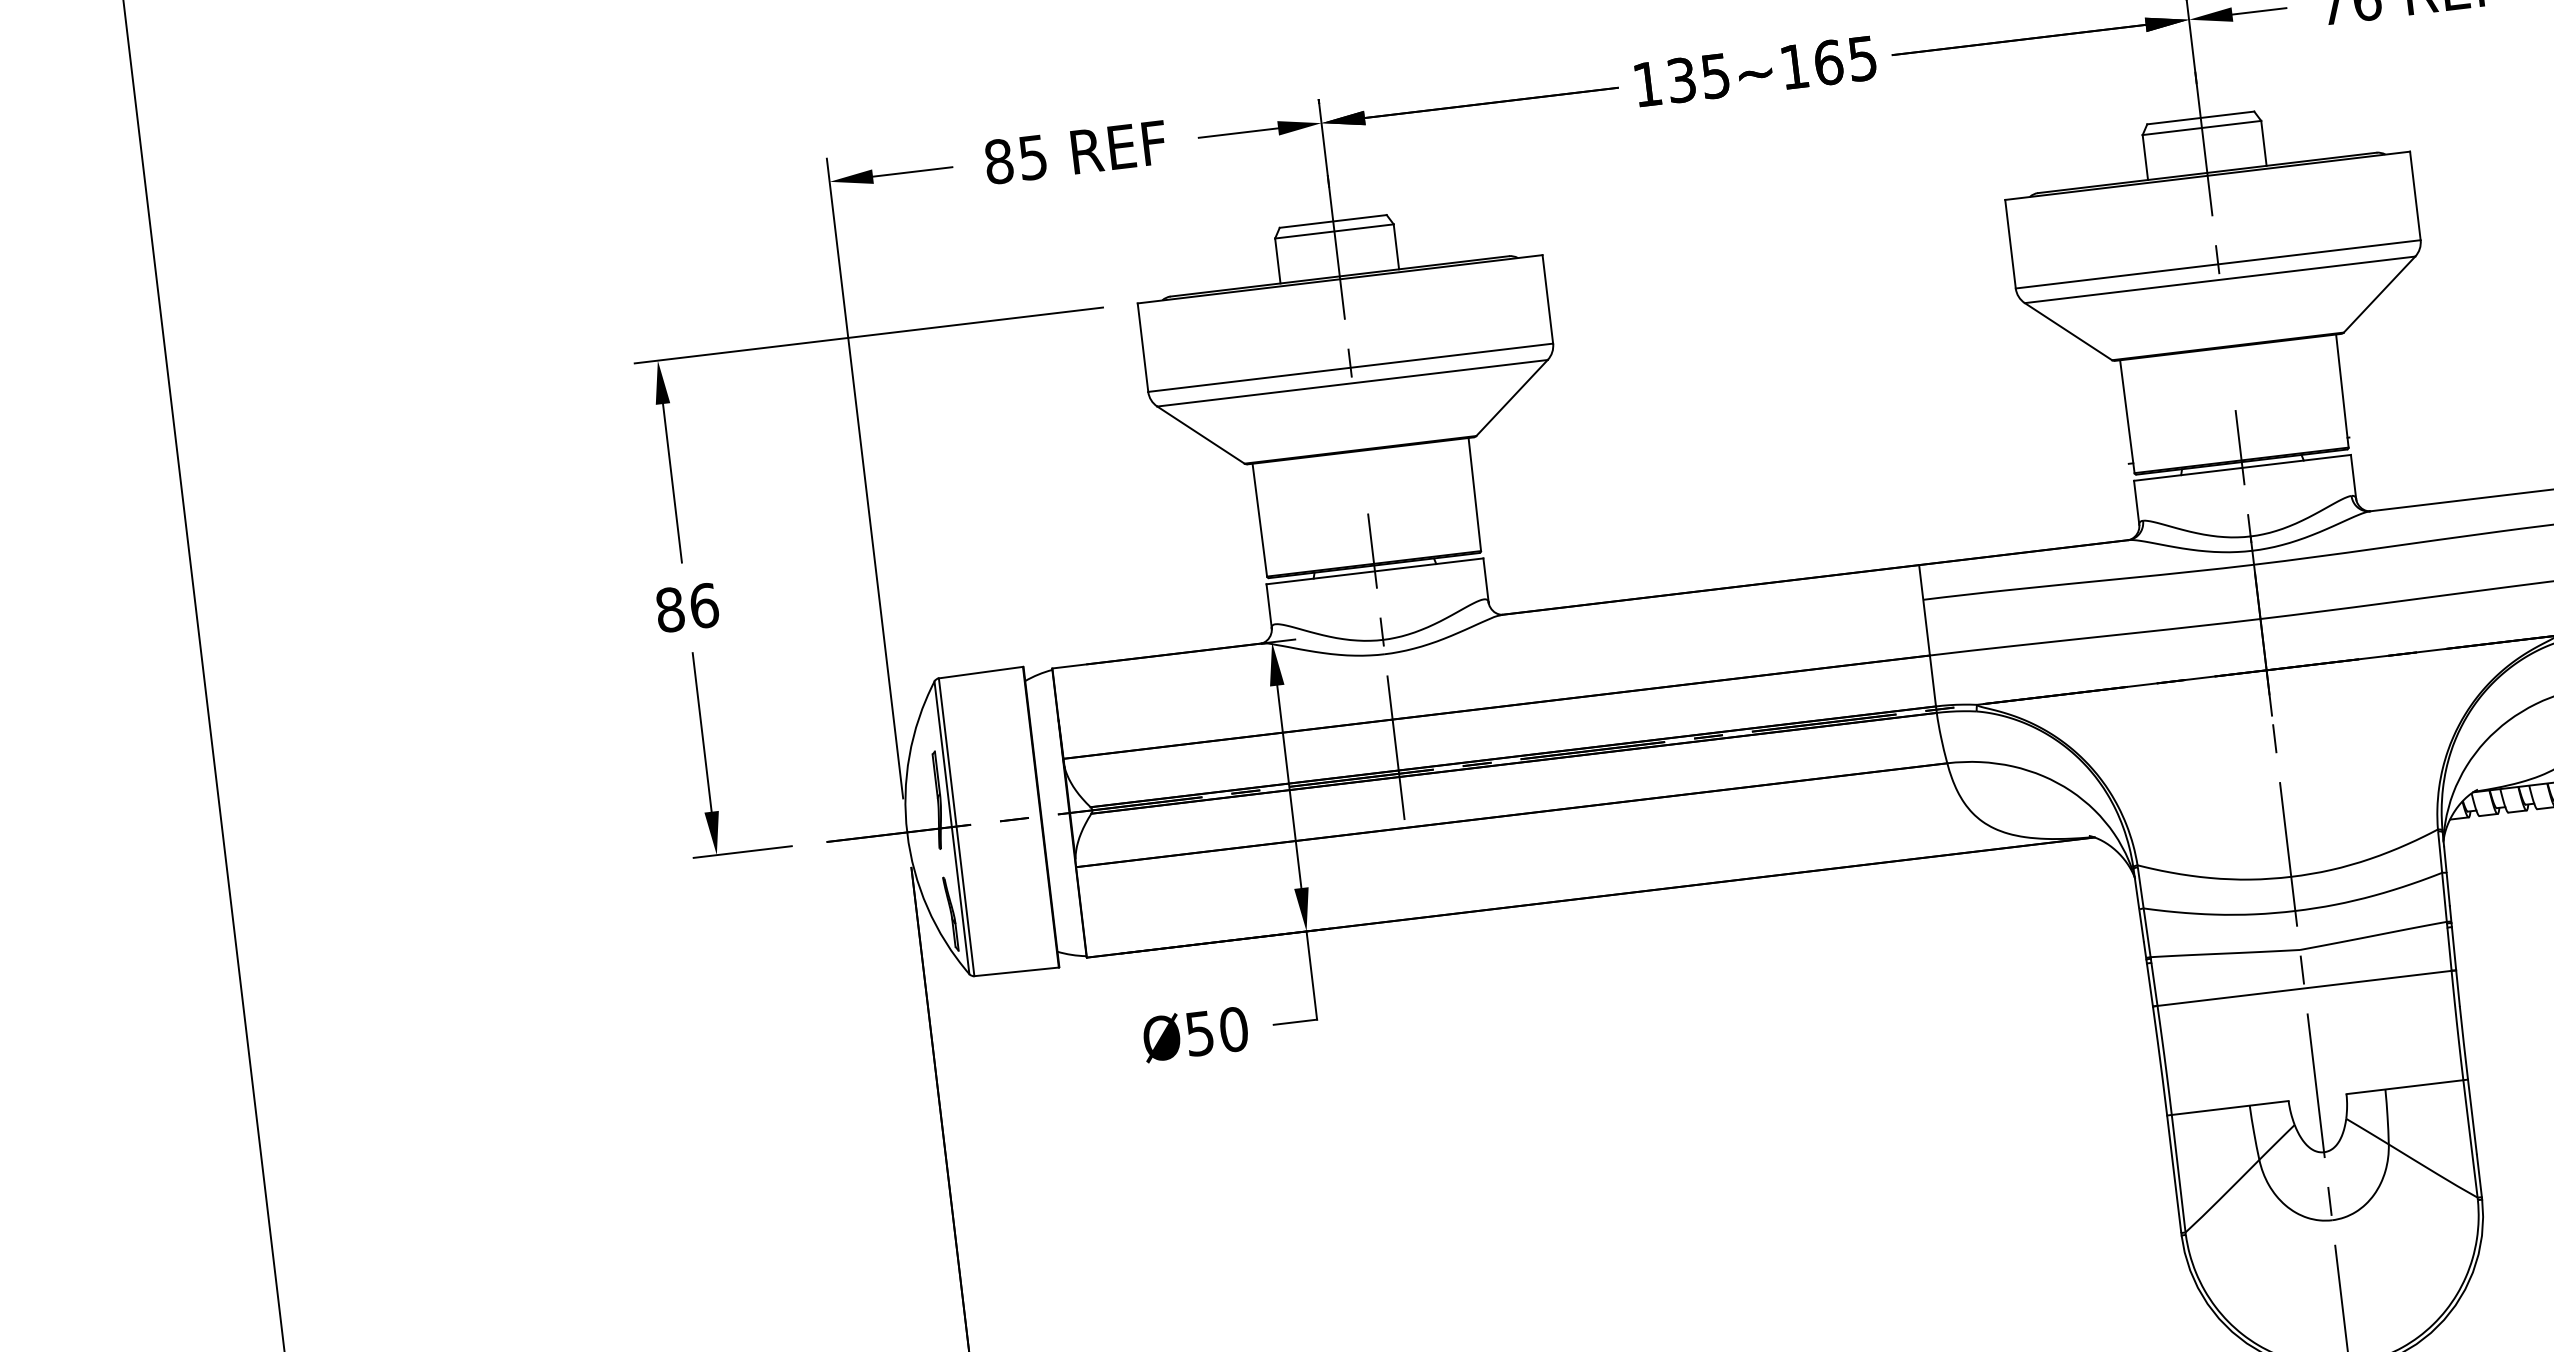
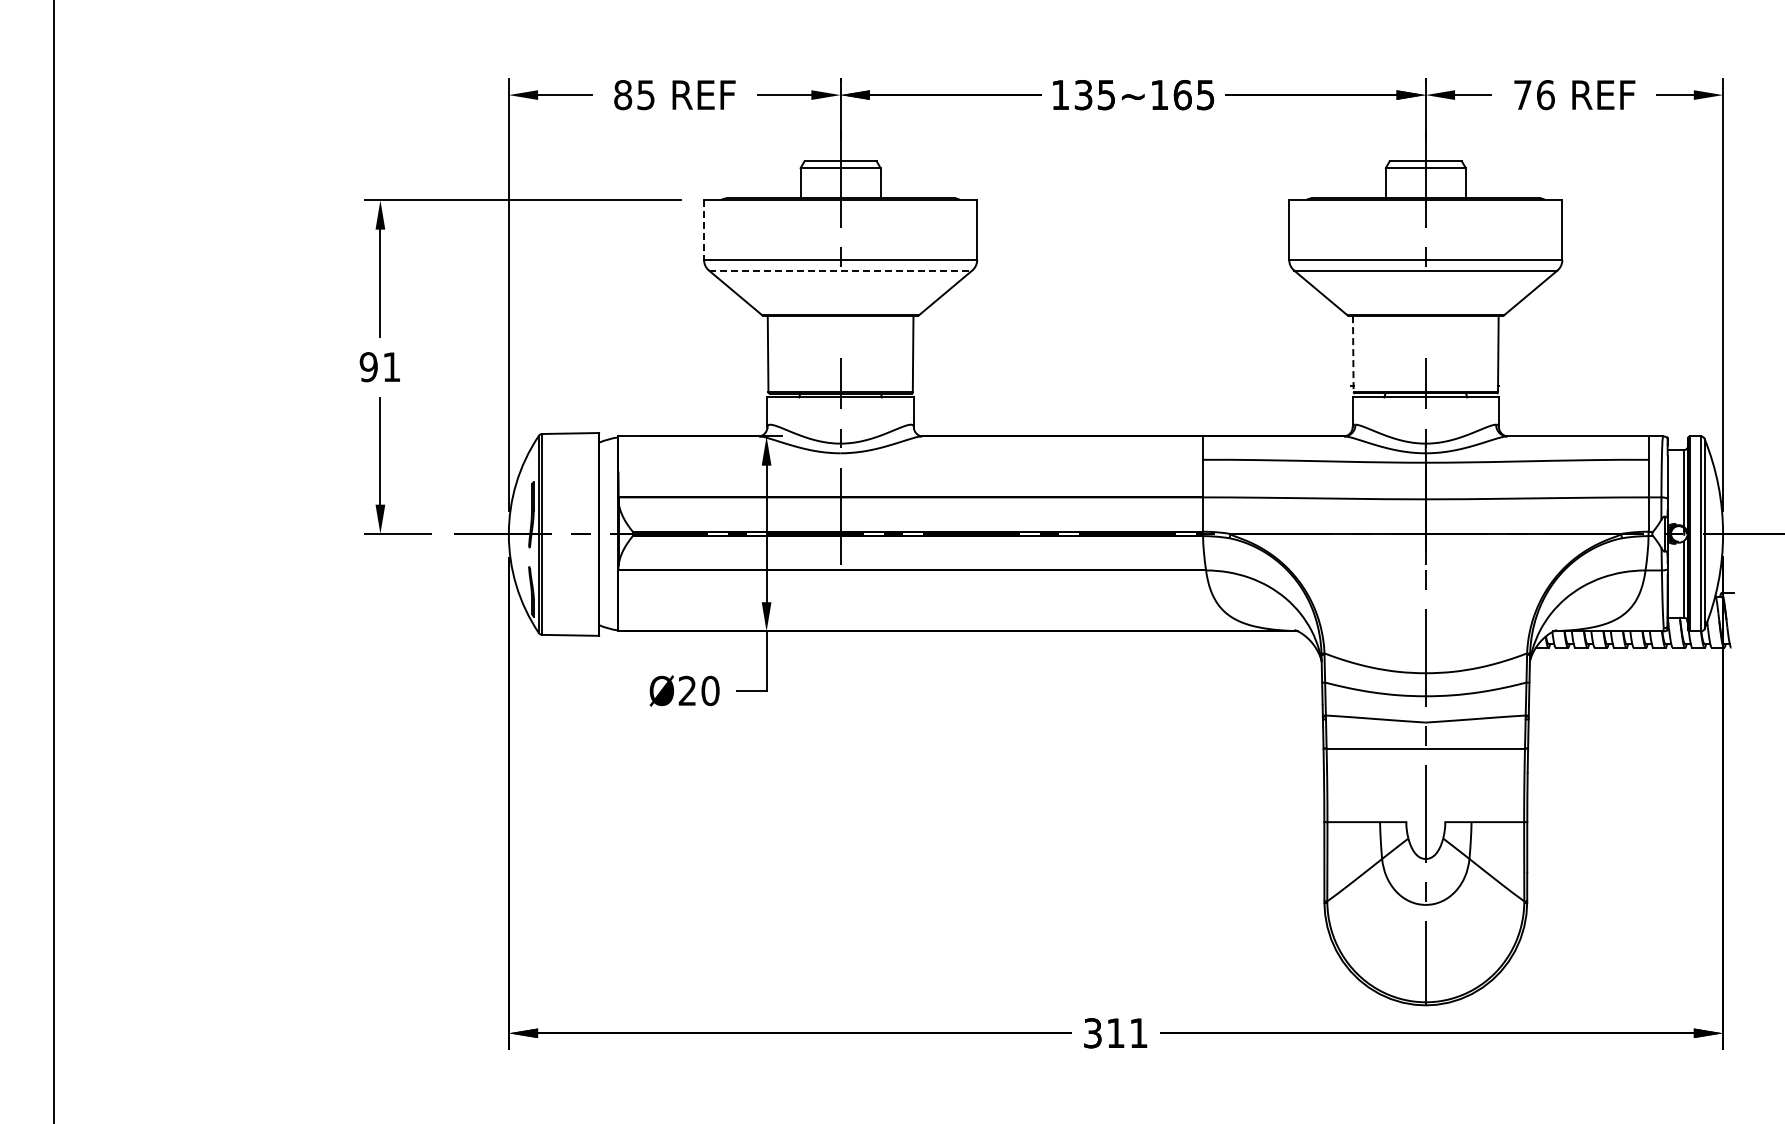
line: (1143, 347) -> (704, 230), solid -> dashed
line: (1352, 383) -> (840, 270), solid -> dashed
line: (2127, 417) -> (1353, 354), solid -> dashed
text: (687, 608) -> (380, 367), 86 -> 91
text: (1198, 1033) -> (686, 690), Ø50 -> Ø20

